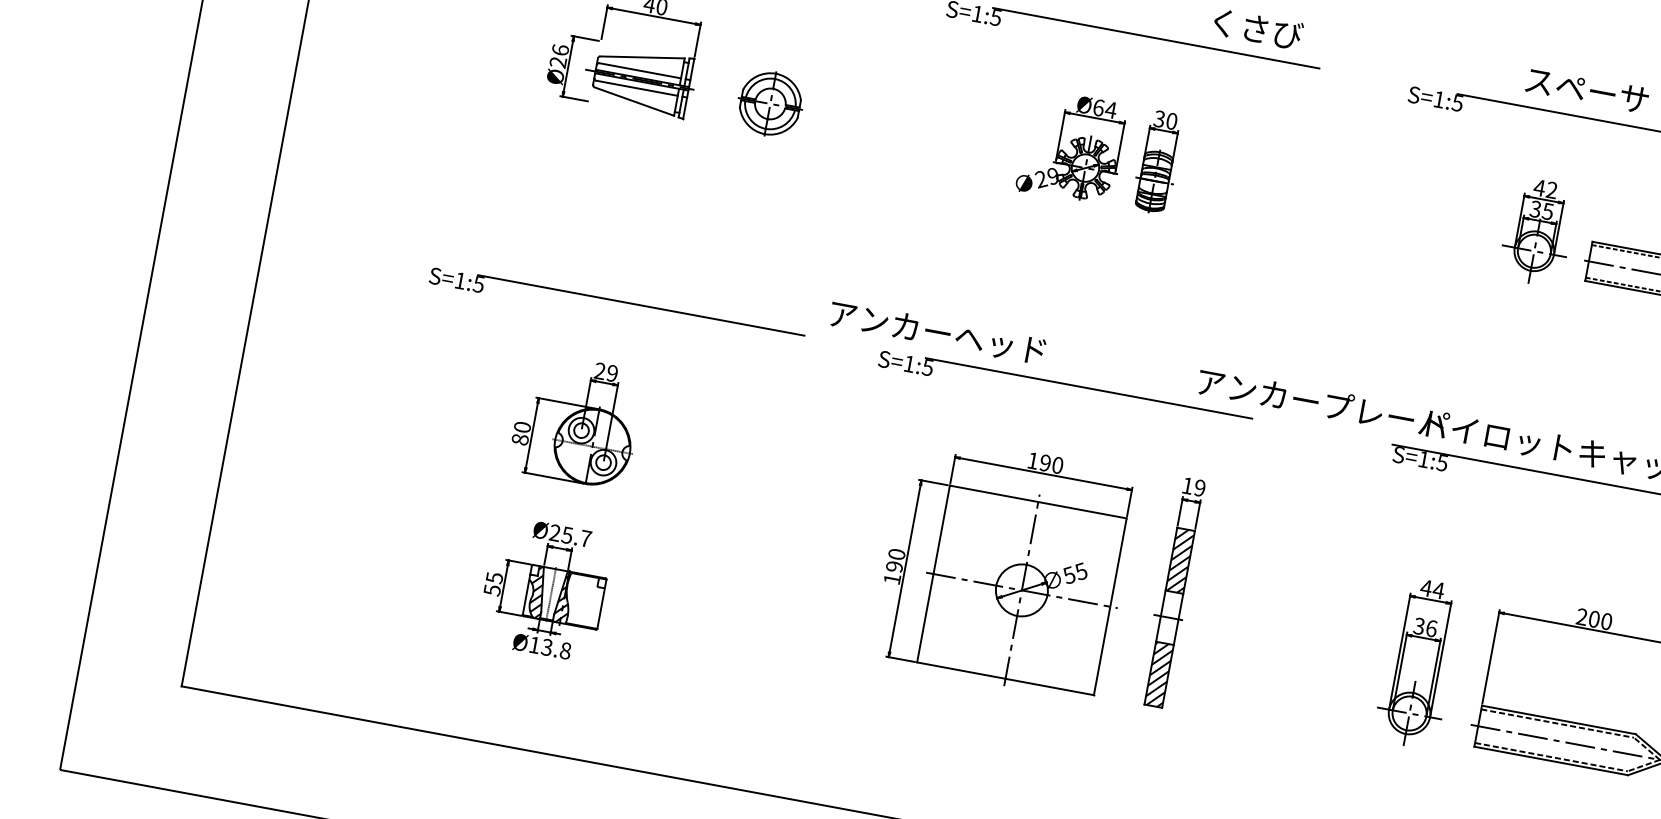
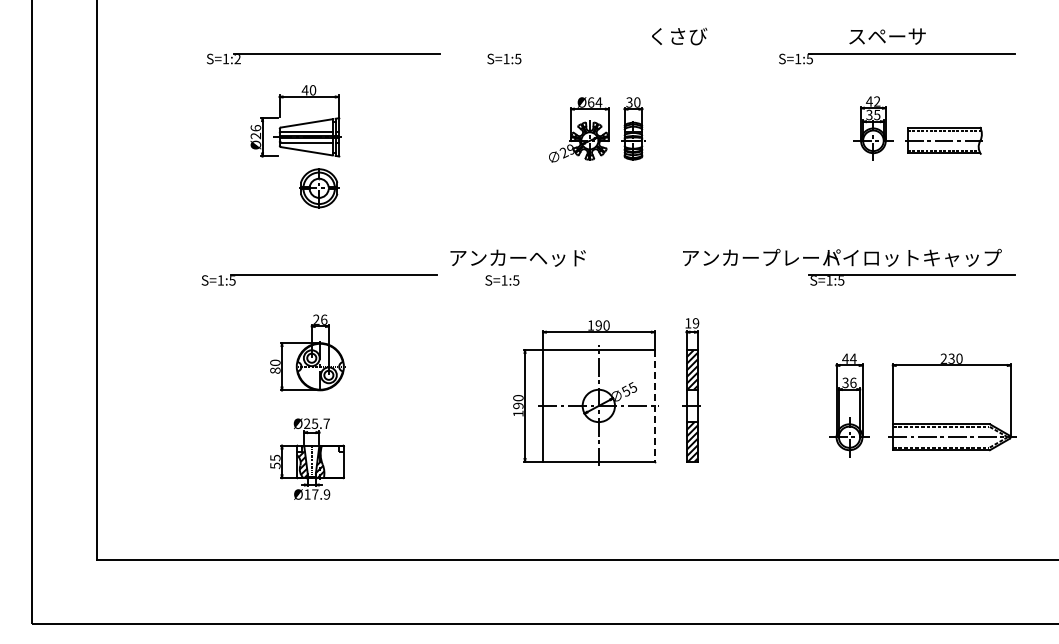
line: (1156, 38) -> (618, 53), removed
part: (770, 104) -> (319, 188), moved
text: (612, 373) -> (324, 319), 29 -> 26
line: (1088, 387) -> (616, 274), removed
line: (1110, 606) -> (654, 405), solid -> dashed
text: (1594, 618) -> (951, 358), 200 -> 230
text: (556, 649) -> (321, 494), Ø13.8 -> Ø17.9

